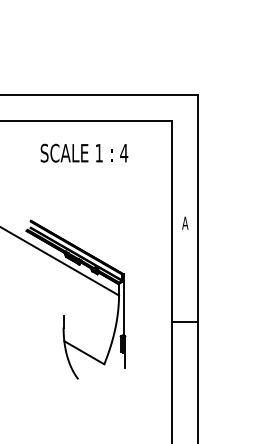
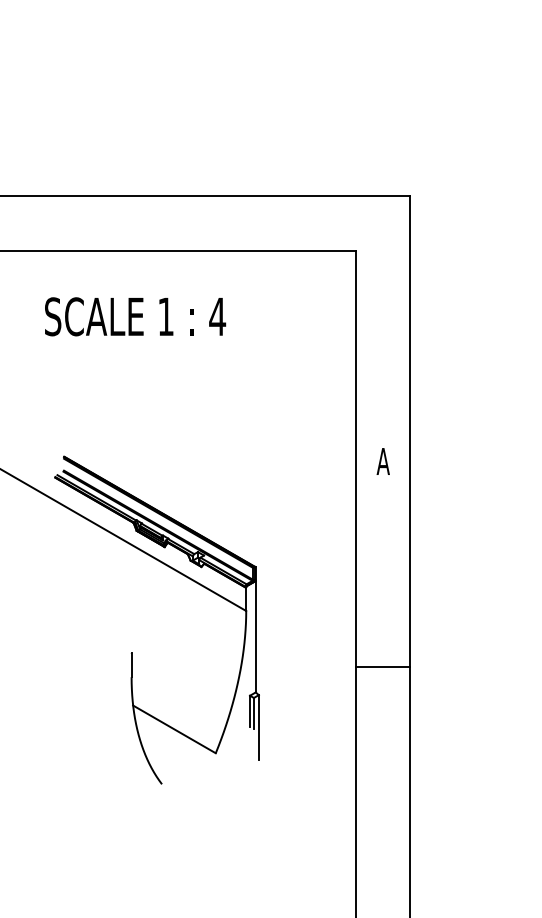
text: (84, 152) -> (135, 315), moved

